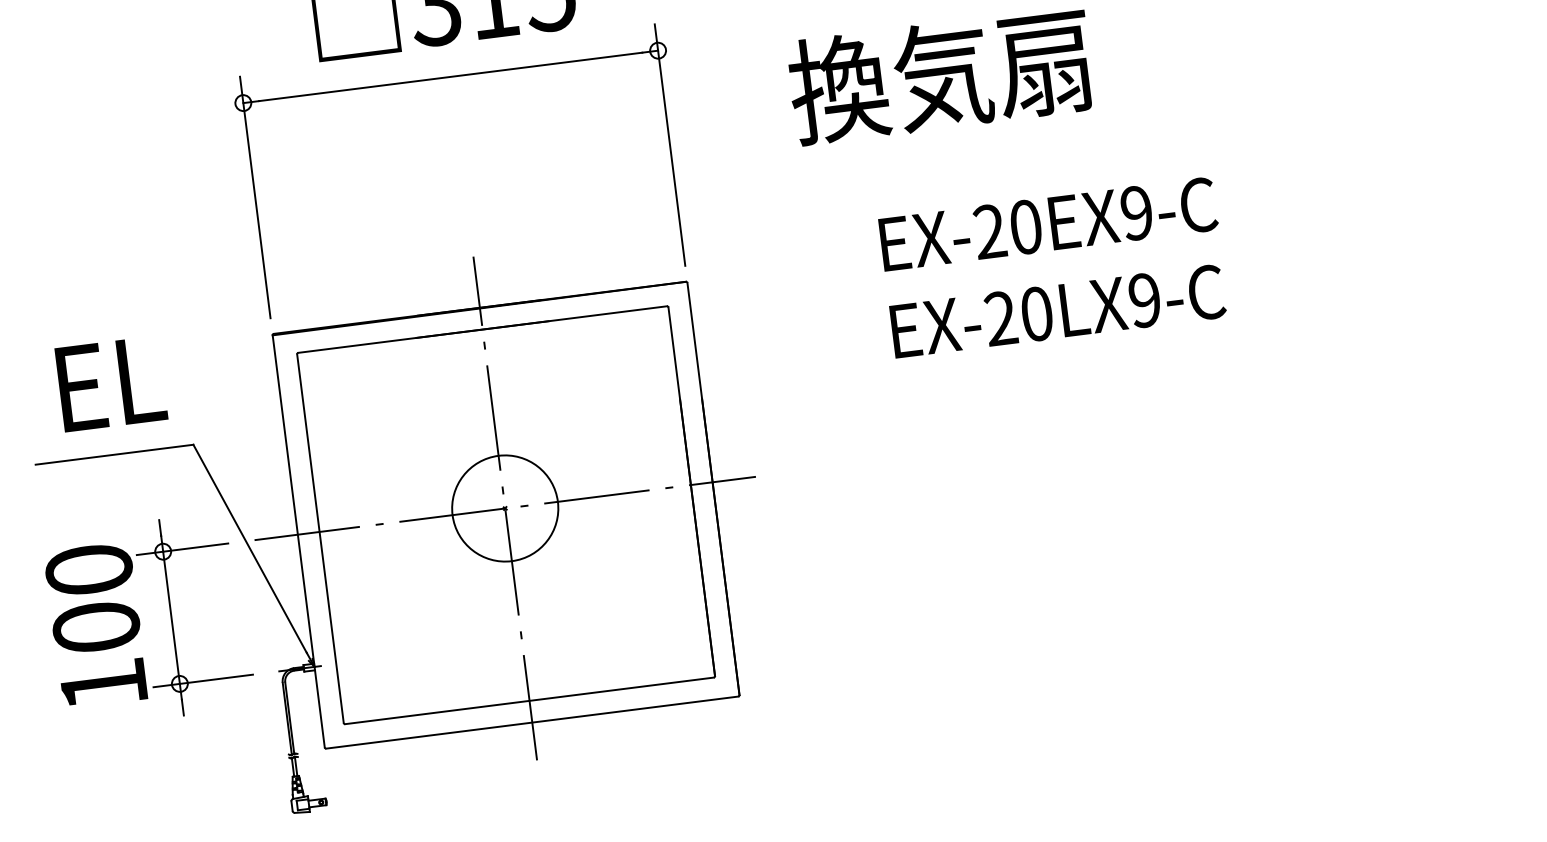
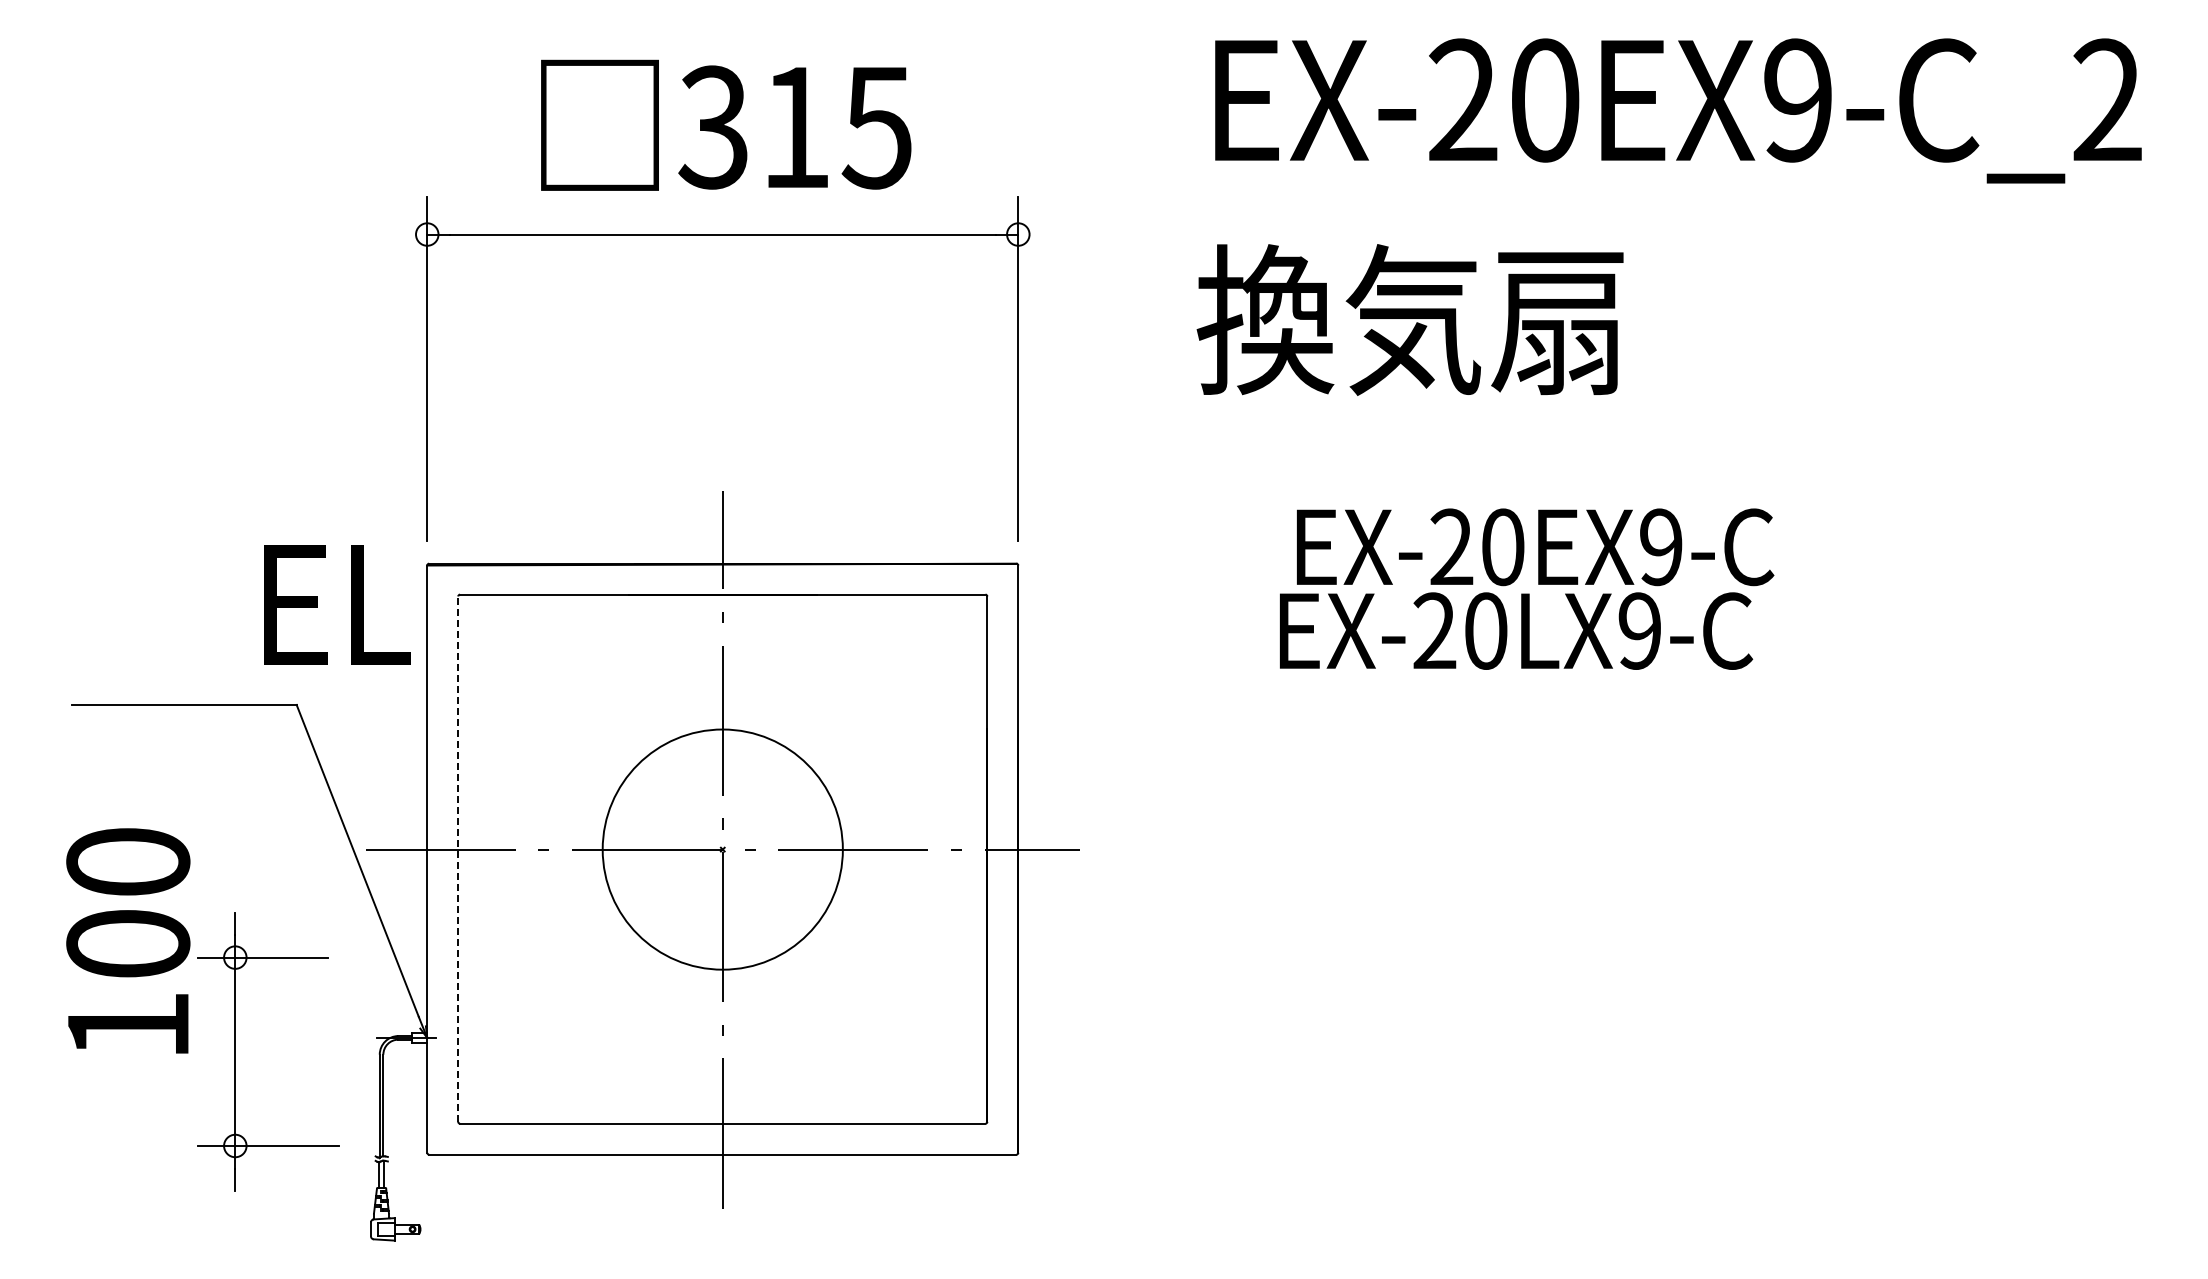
text: (1058, 310) -> (1516, 630), moved
text: (111, 383) -> (337, 604), moved
circle: (505, 508) -> (722, 849), size x1.6
line: (320, 538) -> (458, 859), solid -> dashed
part: (171, 617) -> (235, 1051), moved

